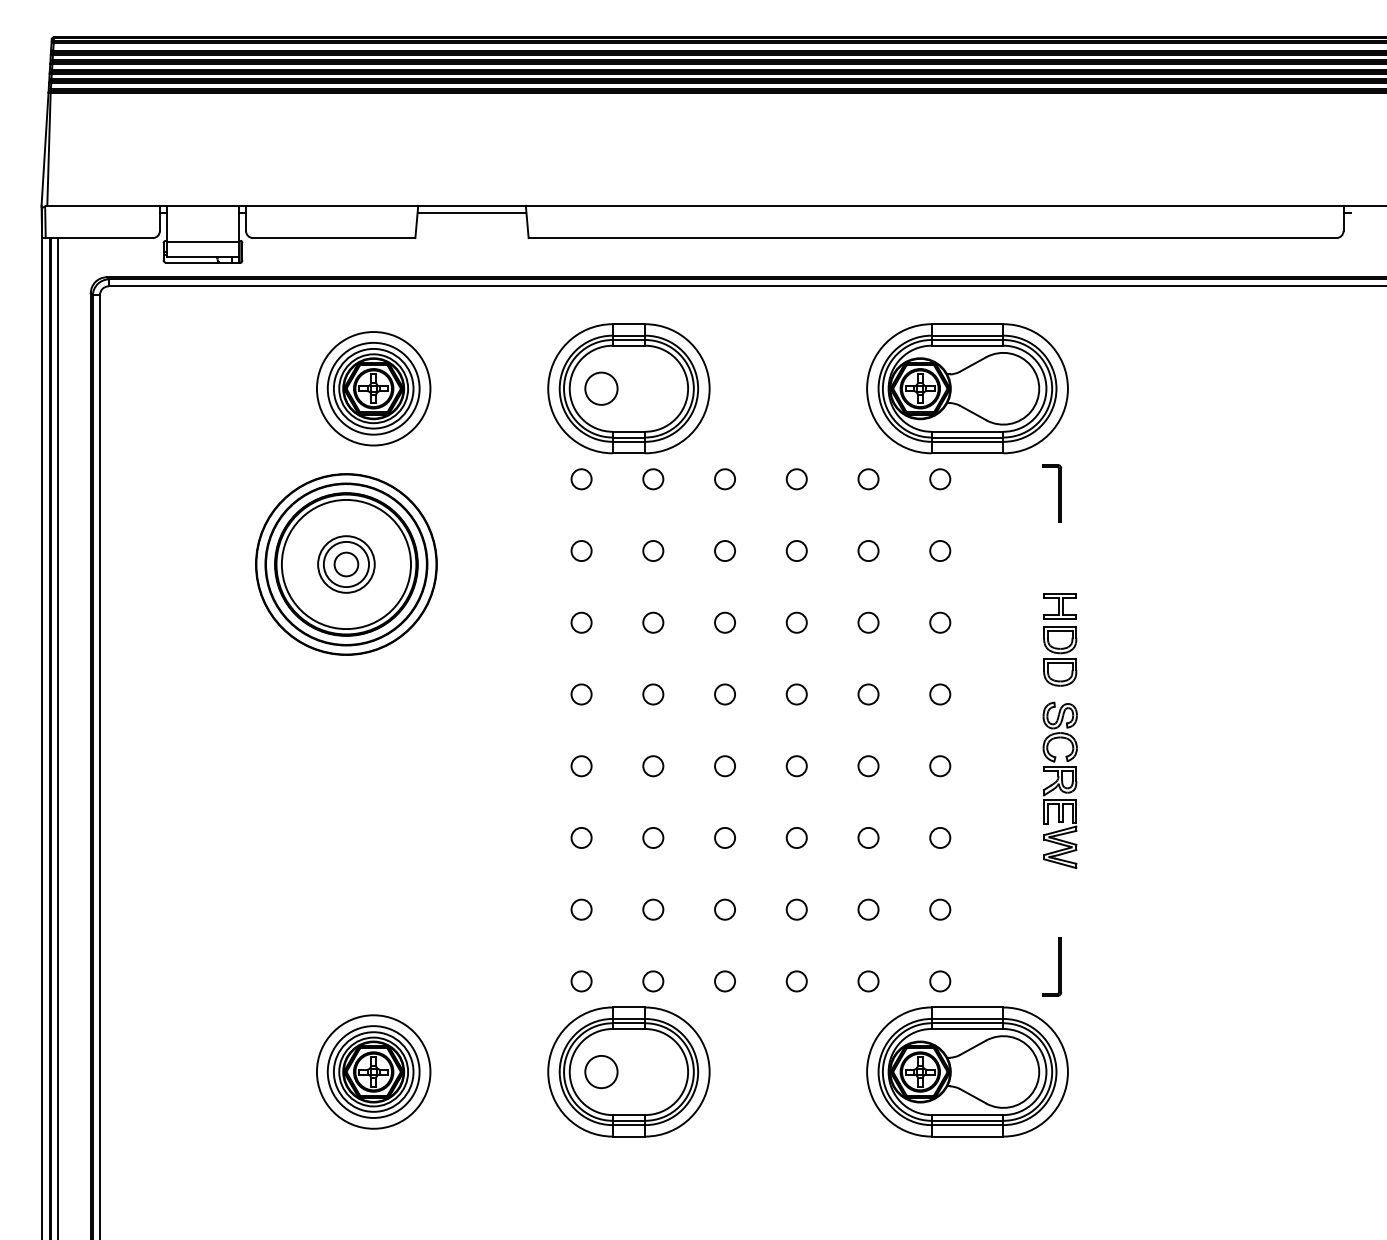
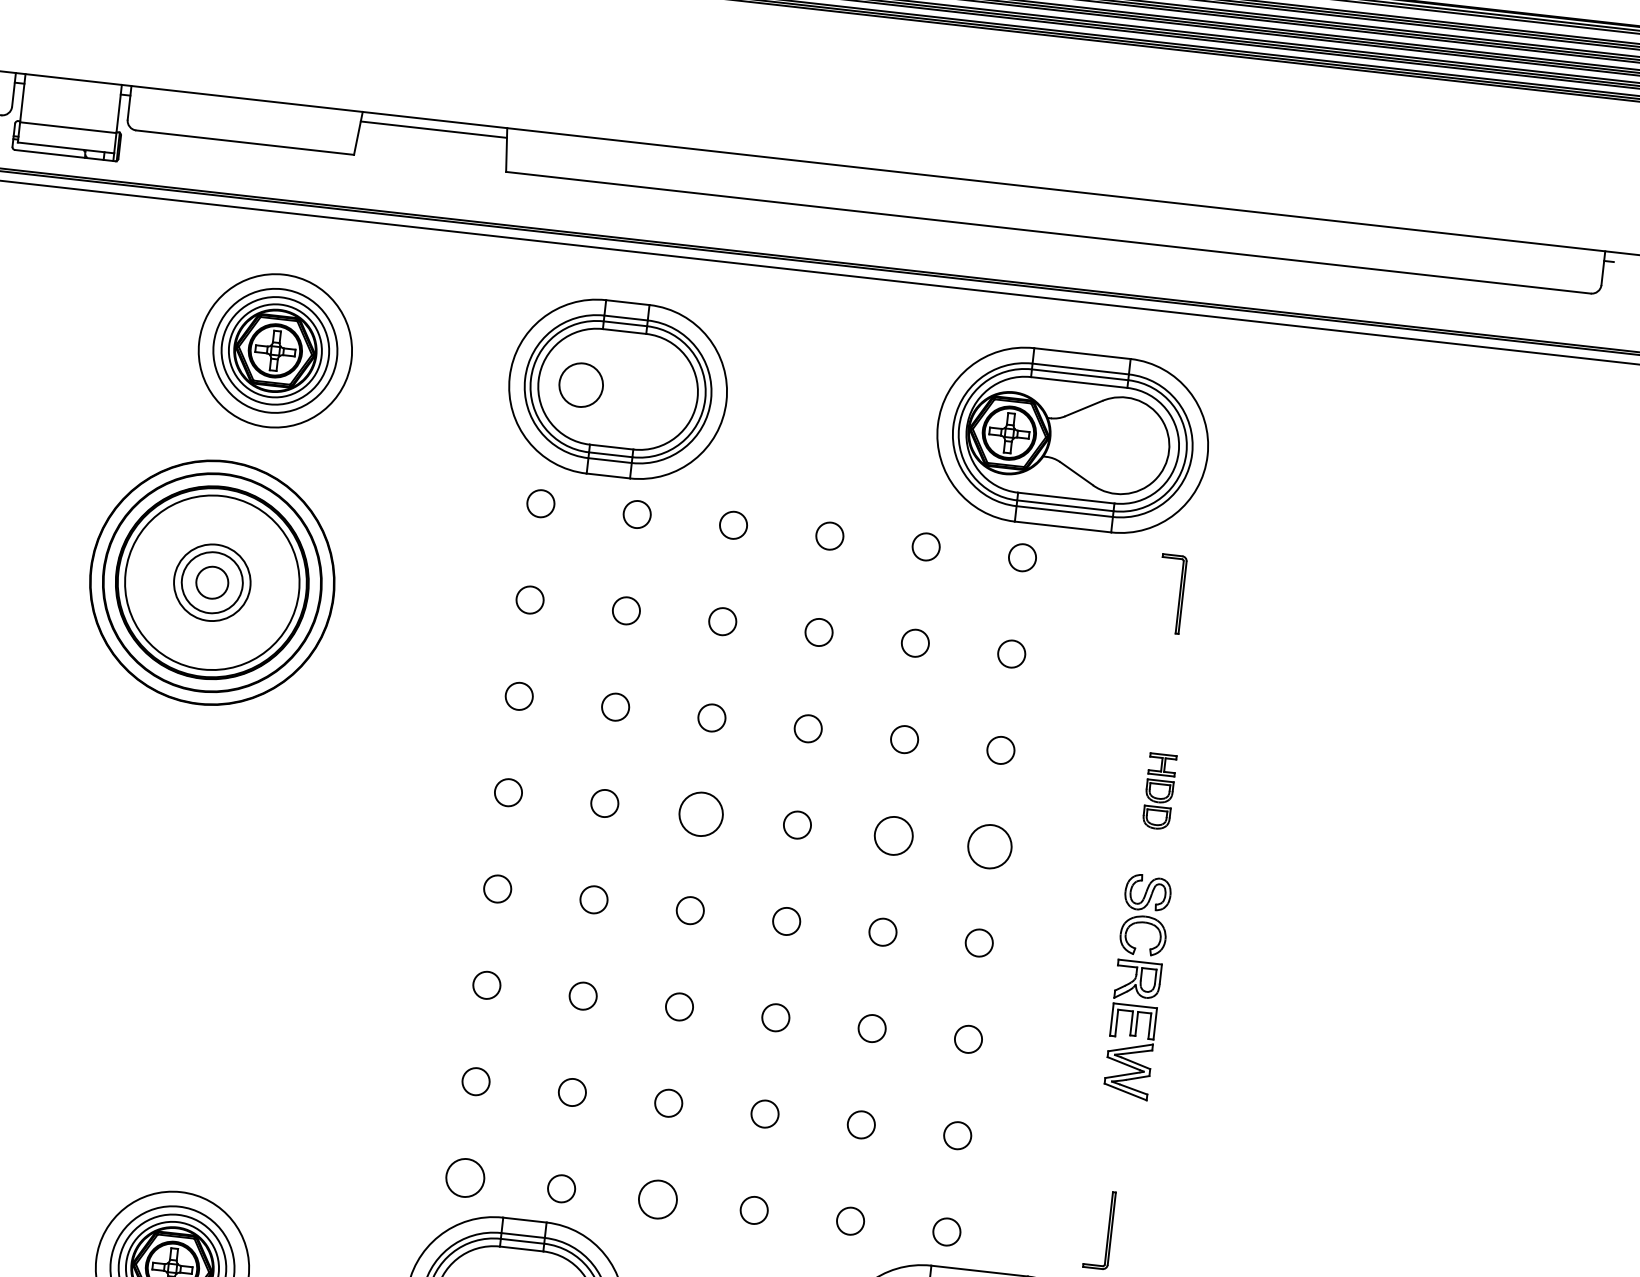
part: (1060, 639) -> (1159, 790), size x0.6
circle: (724, 694) -> (700, 814), size x1.6
circle: (868, 694) -> (893, 835), size x1.4
circle: (940, 694) -> (990, 846), size x1.6
circle: (581, 981) -> (465, 1178), size x1.4
circle: (724, 981) -> (657, 1199), size x1.4

